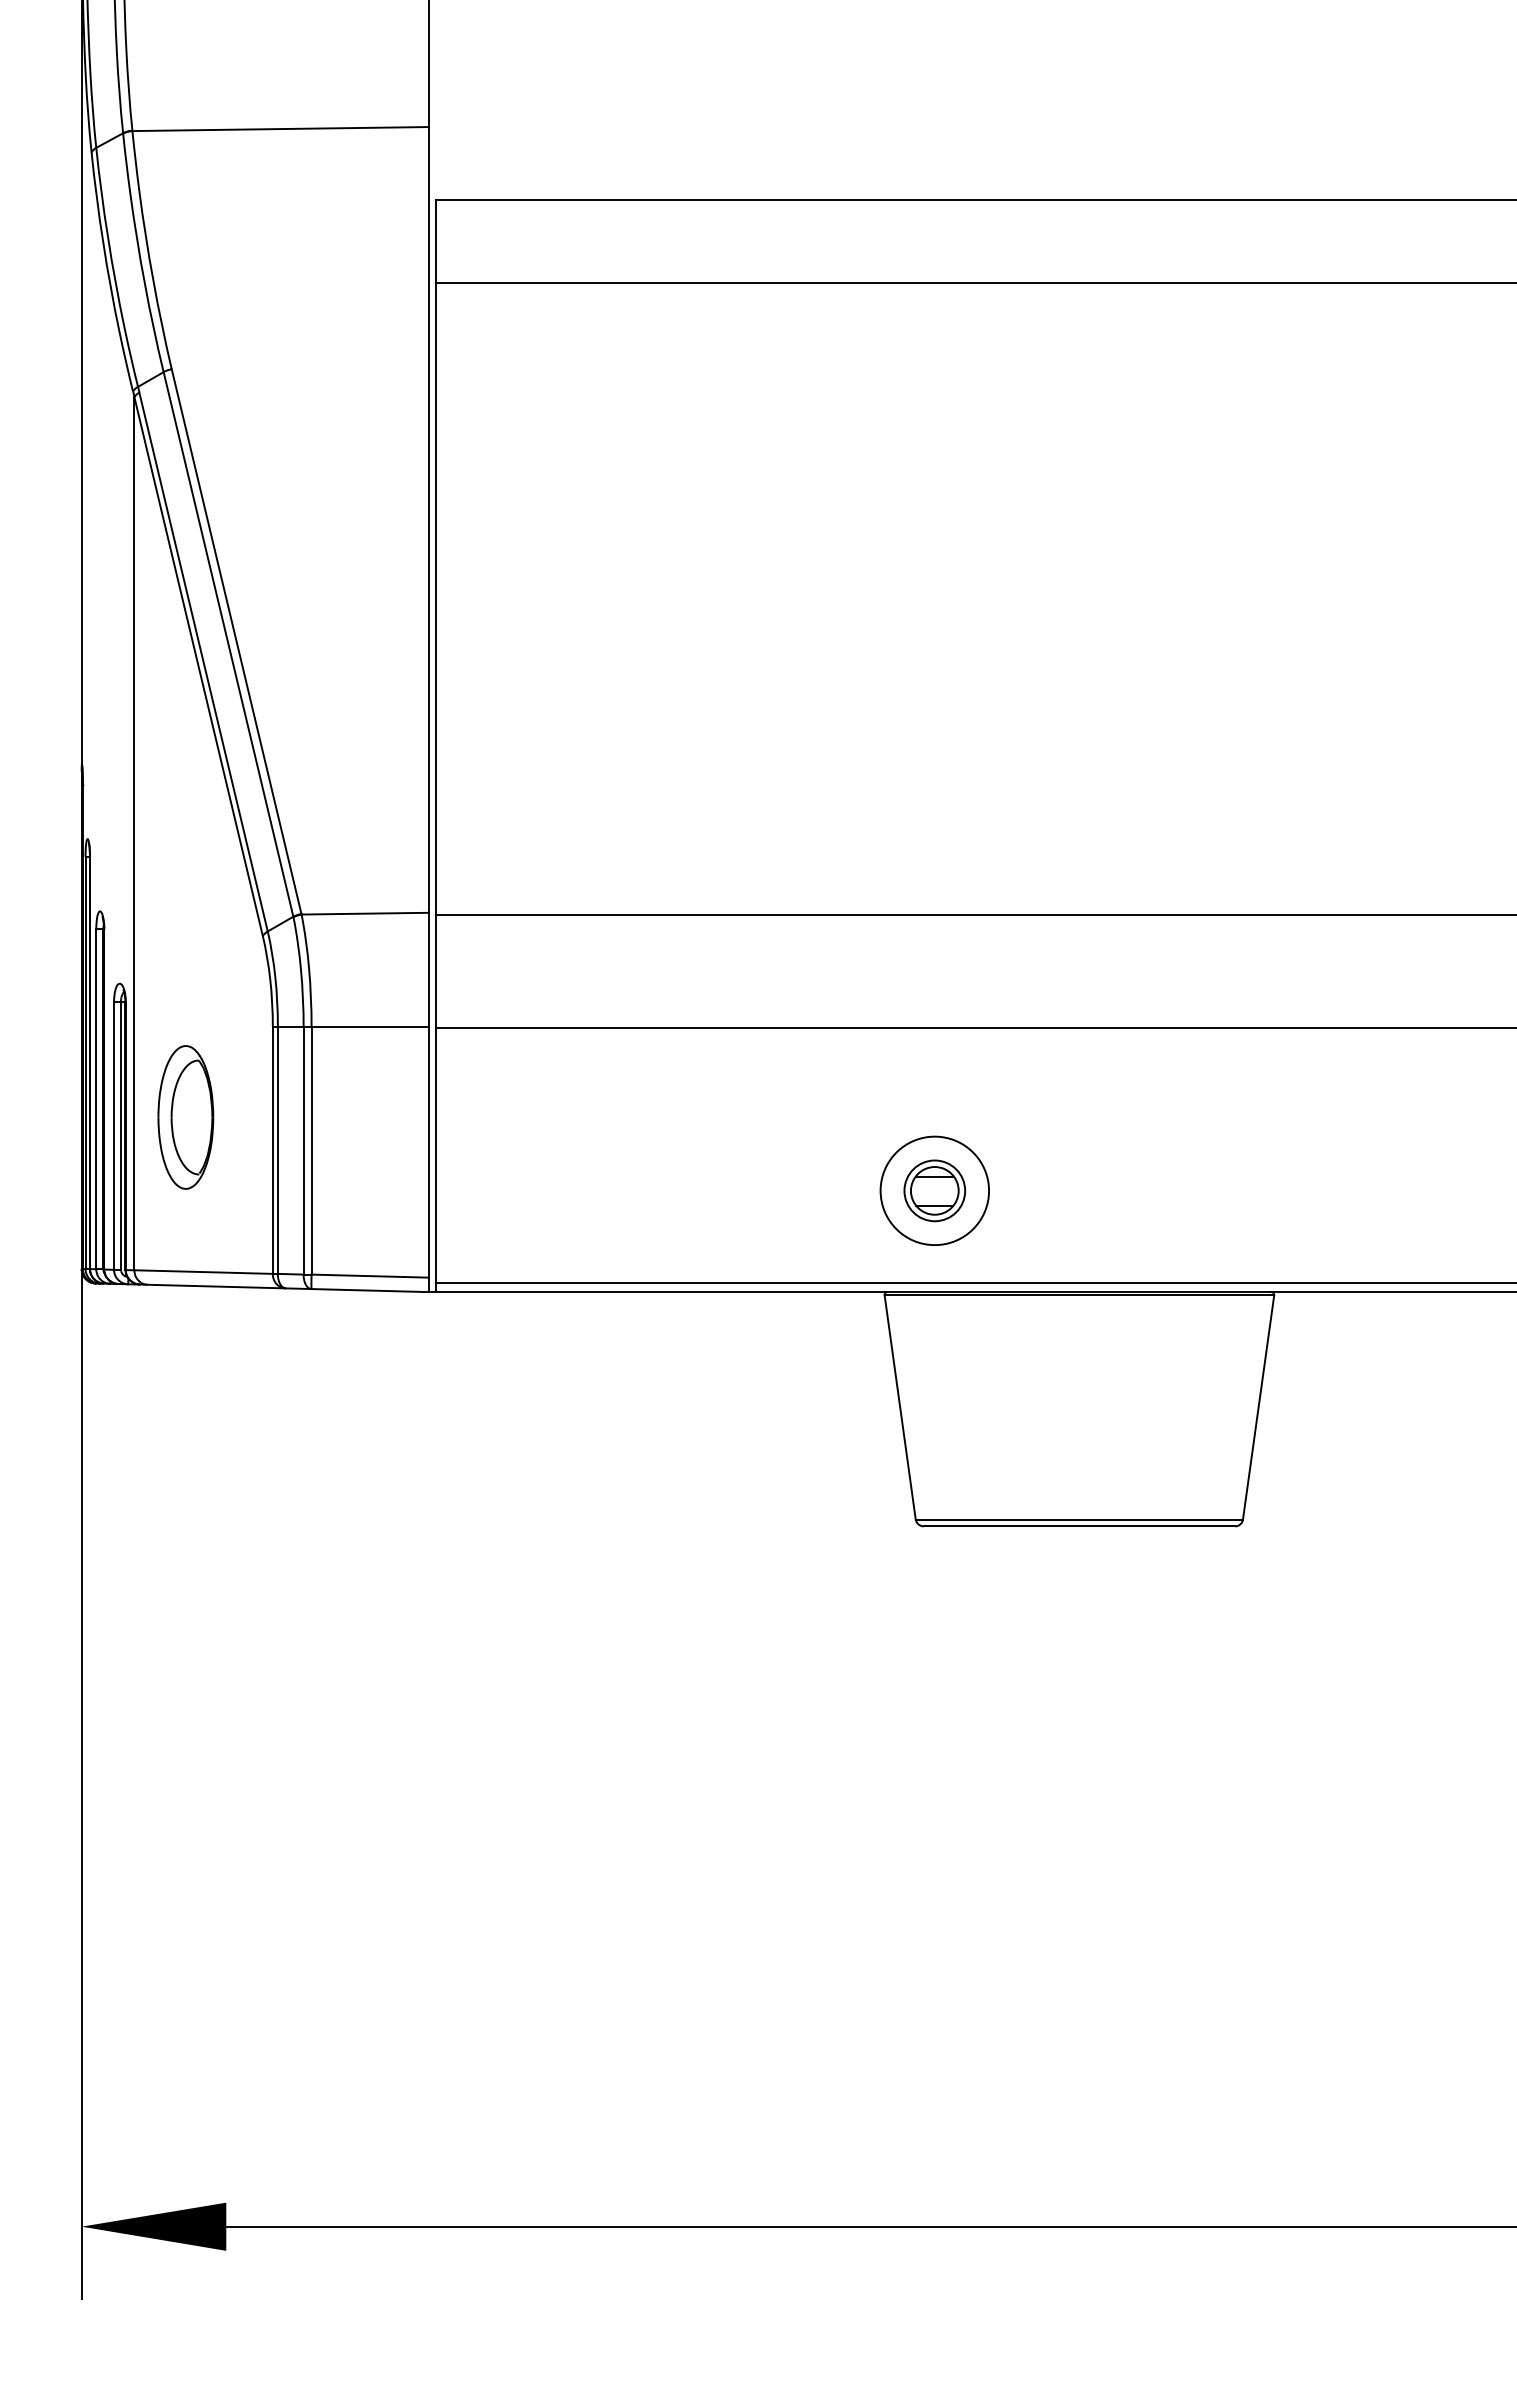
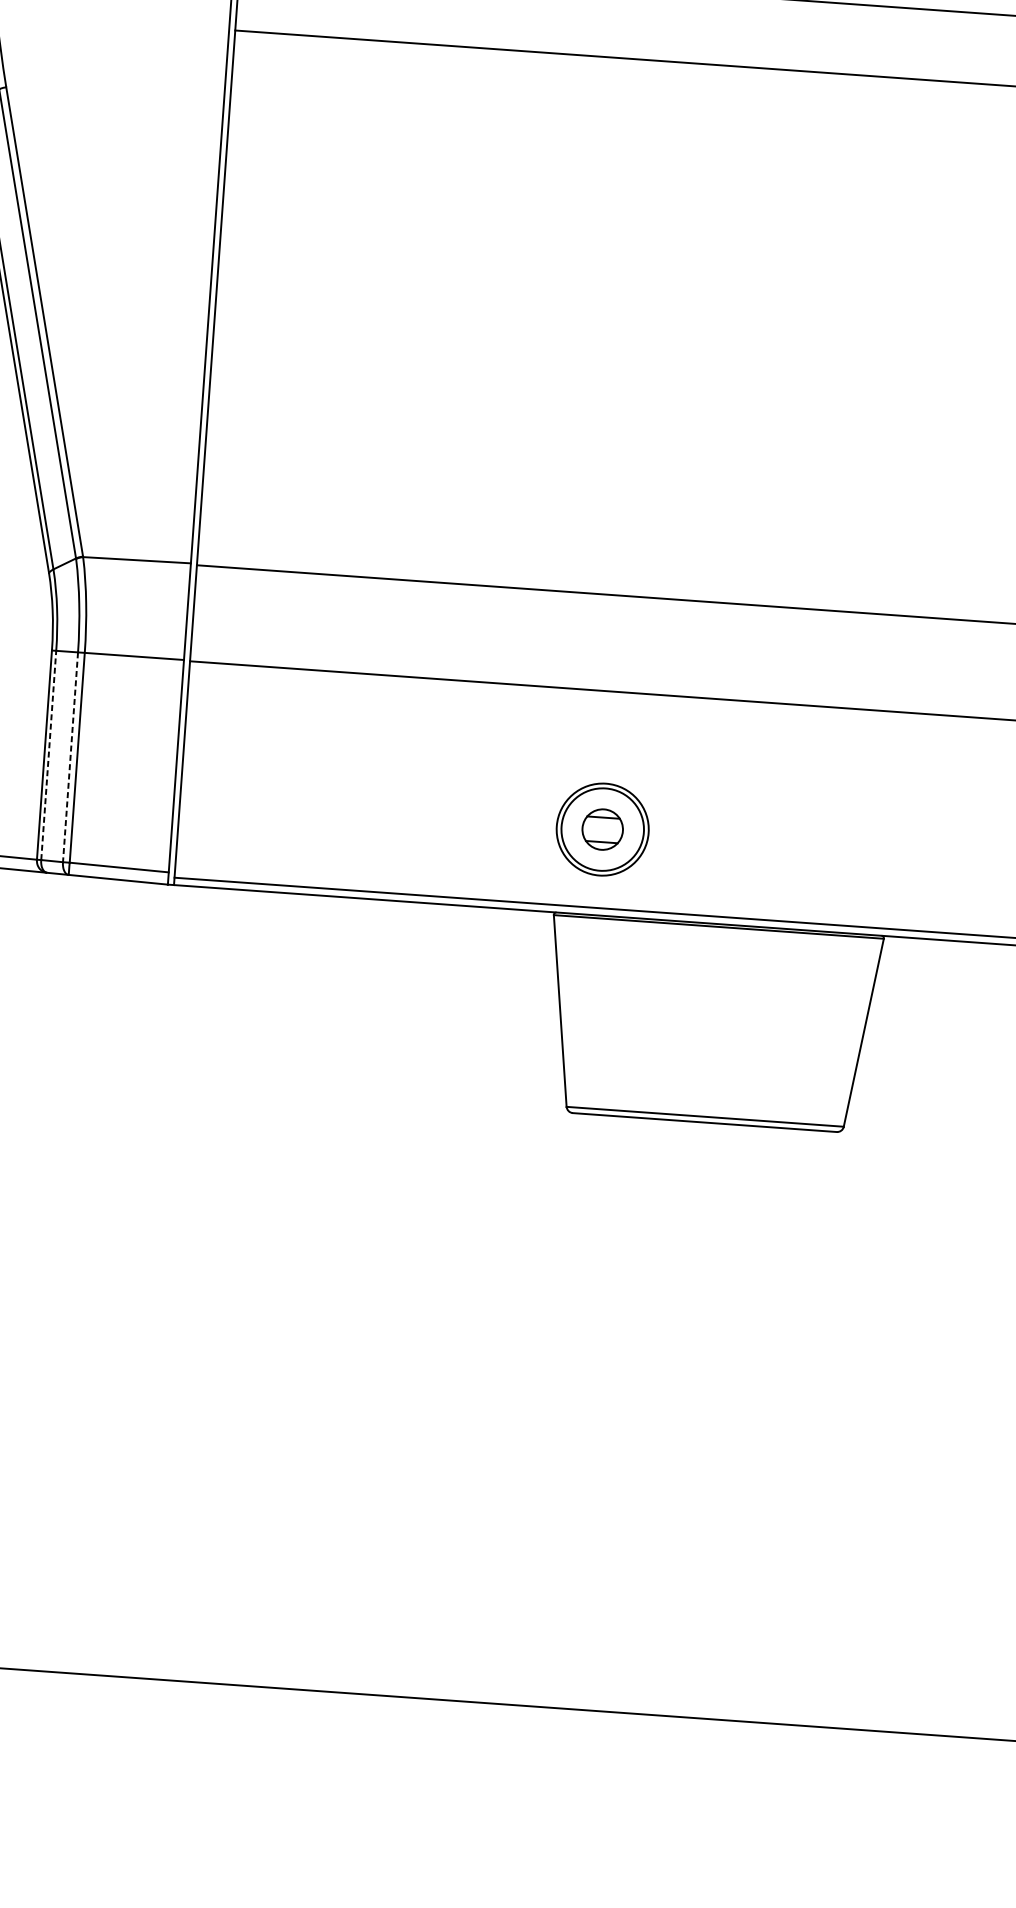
line: (277, 1149) -> (48, 754), solid -> dashed
line: (303, 1150) -> (70, 757), solid -> dashed
circle: (934, 1190) -> (602, 829), size x1.6

